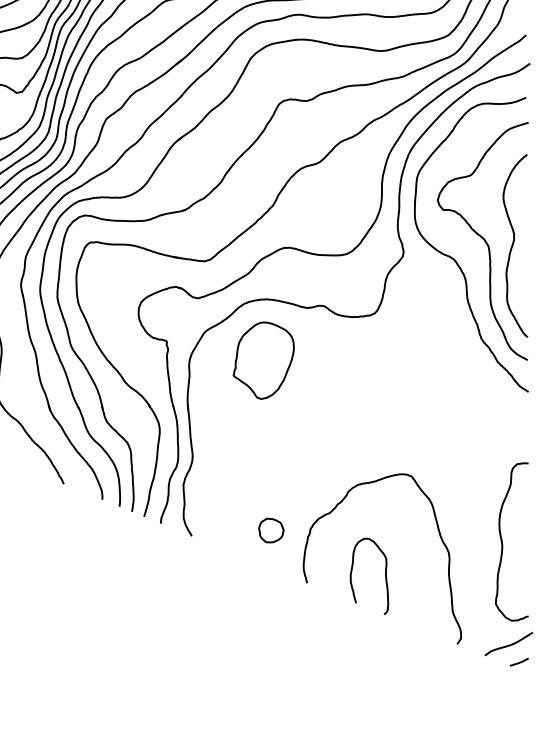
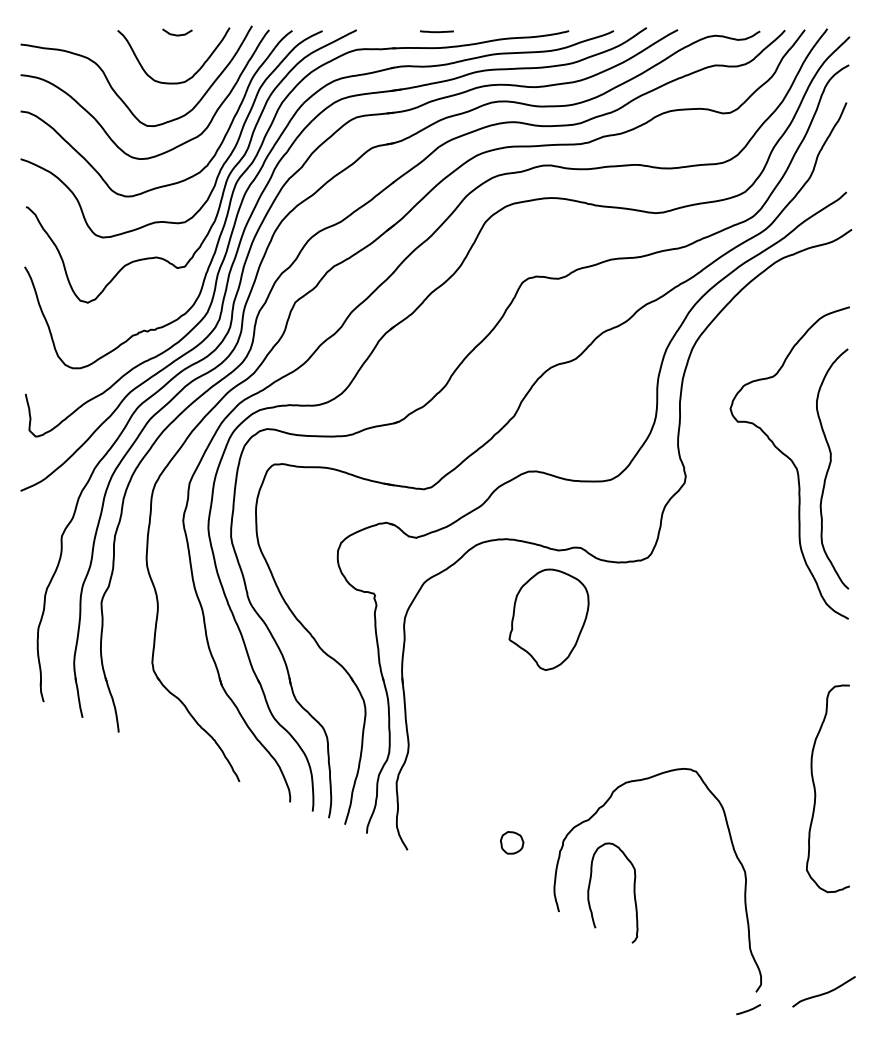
curve: (455, 260) -> (753, 487), removed
part: (263, 360) -> (548, 619), moved
part: (271, 530) -> (512, 842), size x0.7
curve: (502, 541) -> (815, 788), moved
curve: (385, 576) -> (633, 892), moved
line: (519, 662) -> (748, 1009), moved

